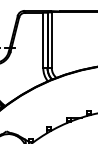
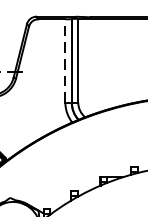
line: (43, 40) -> (65, 61), solid -> dashed

